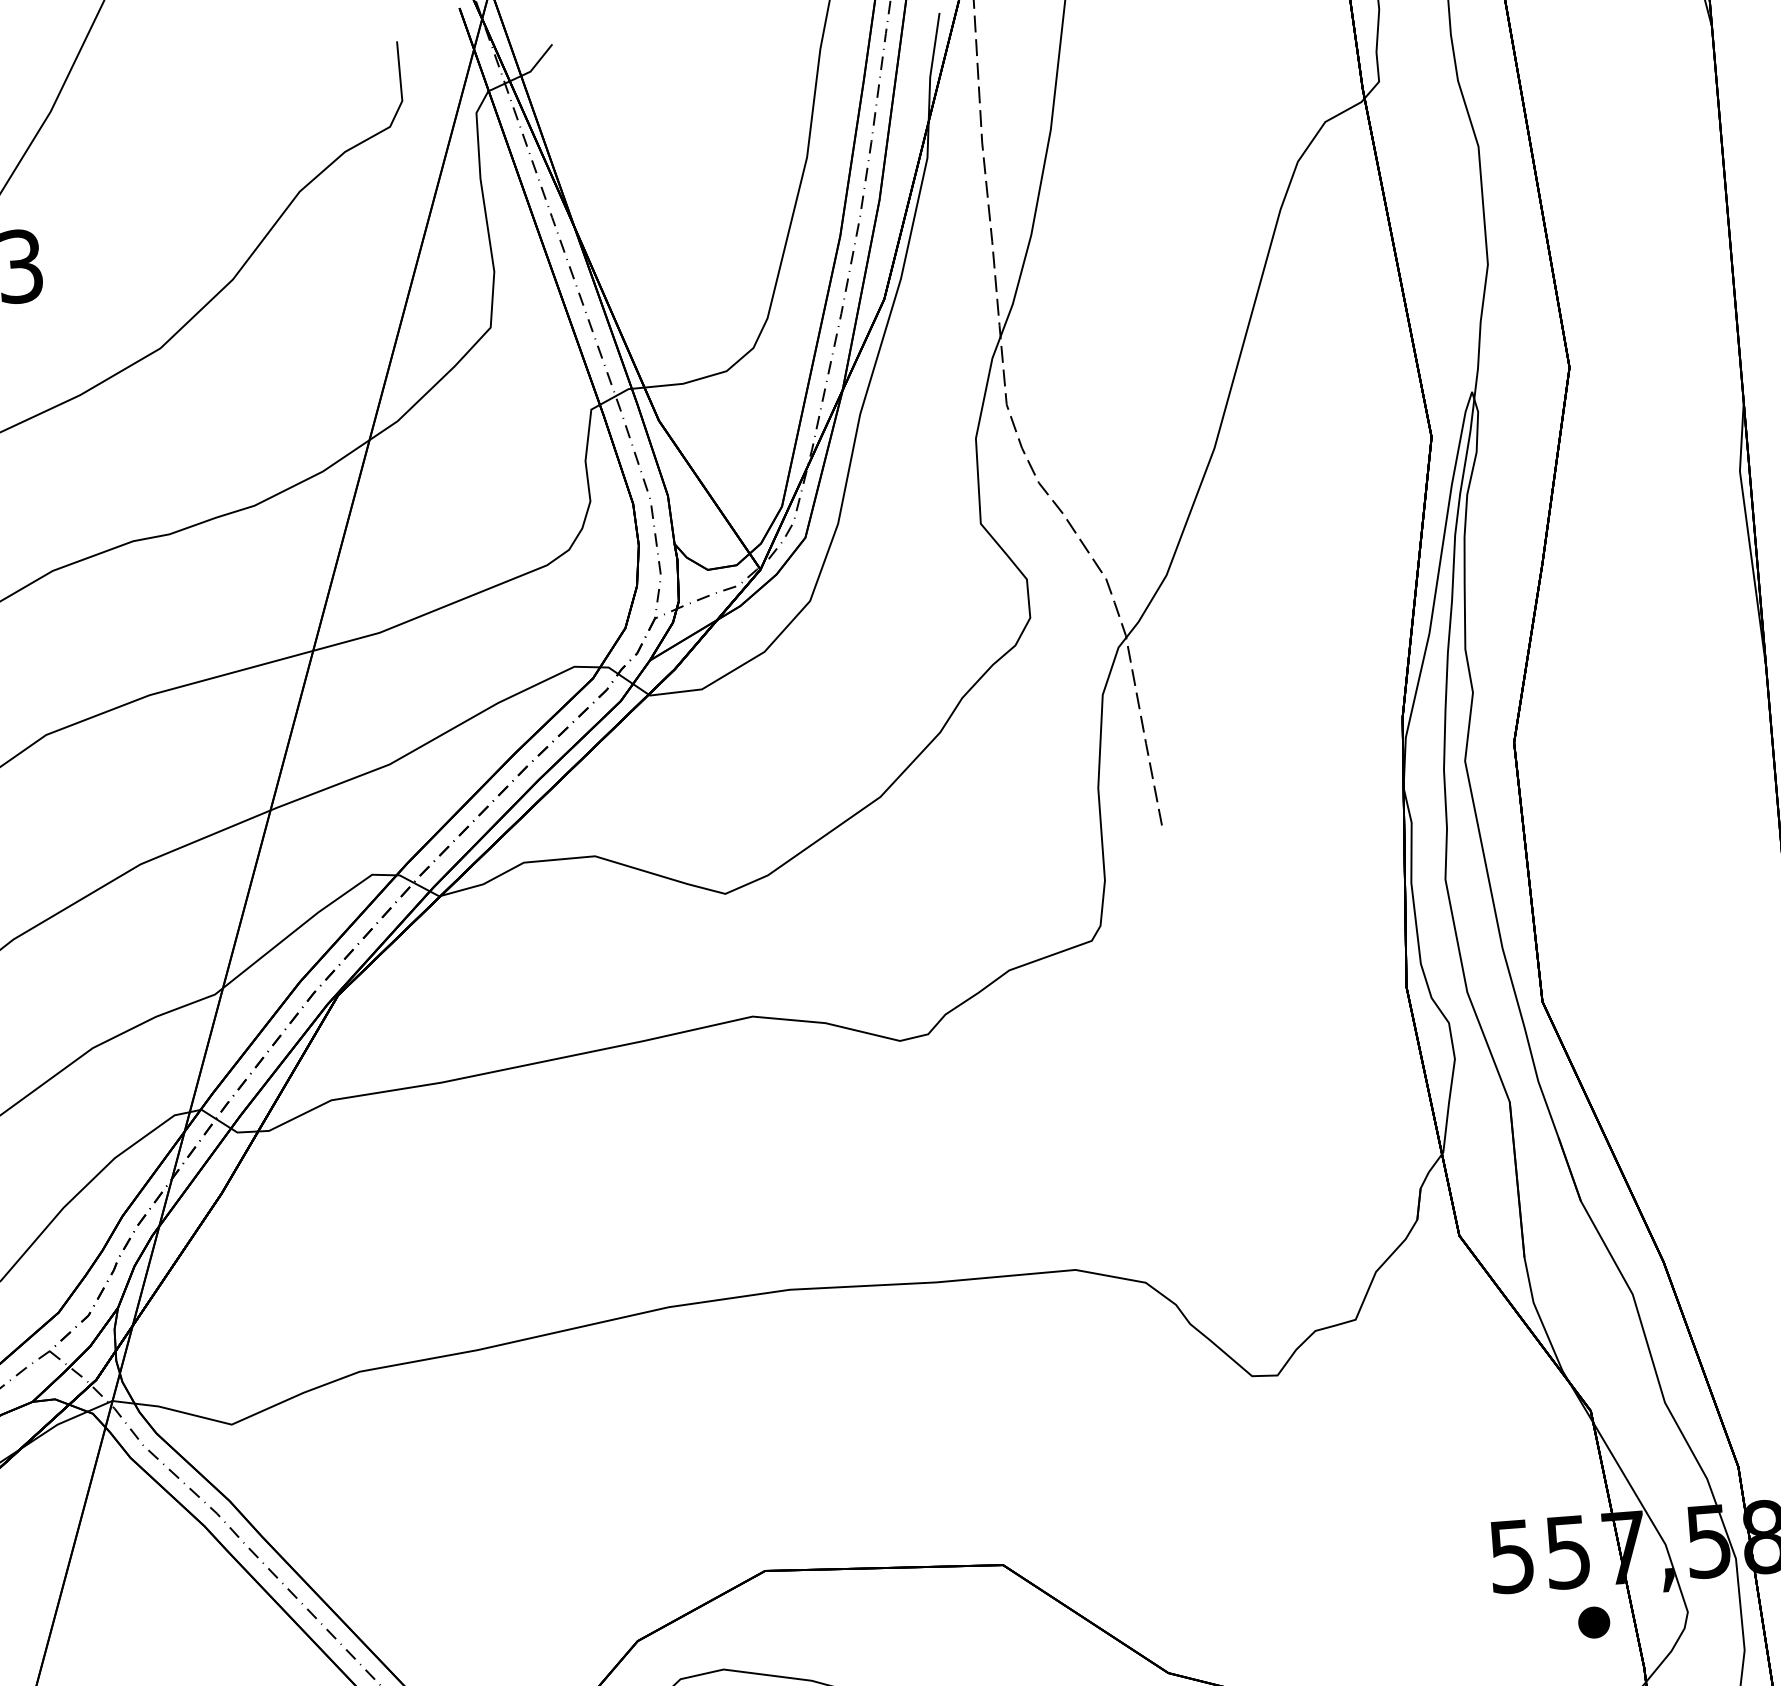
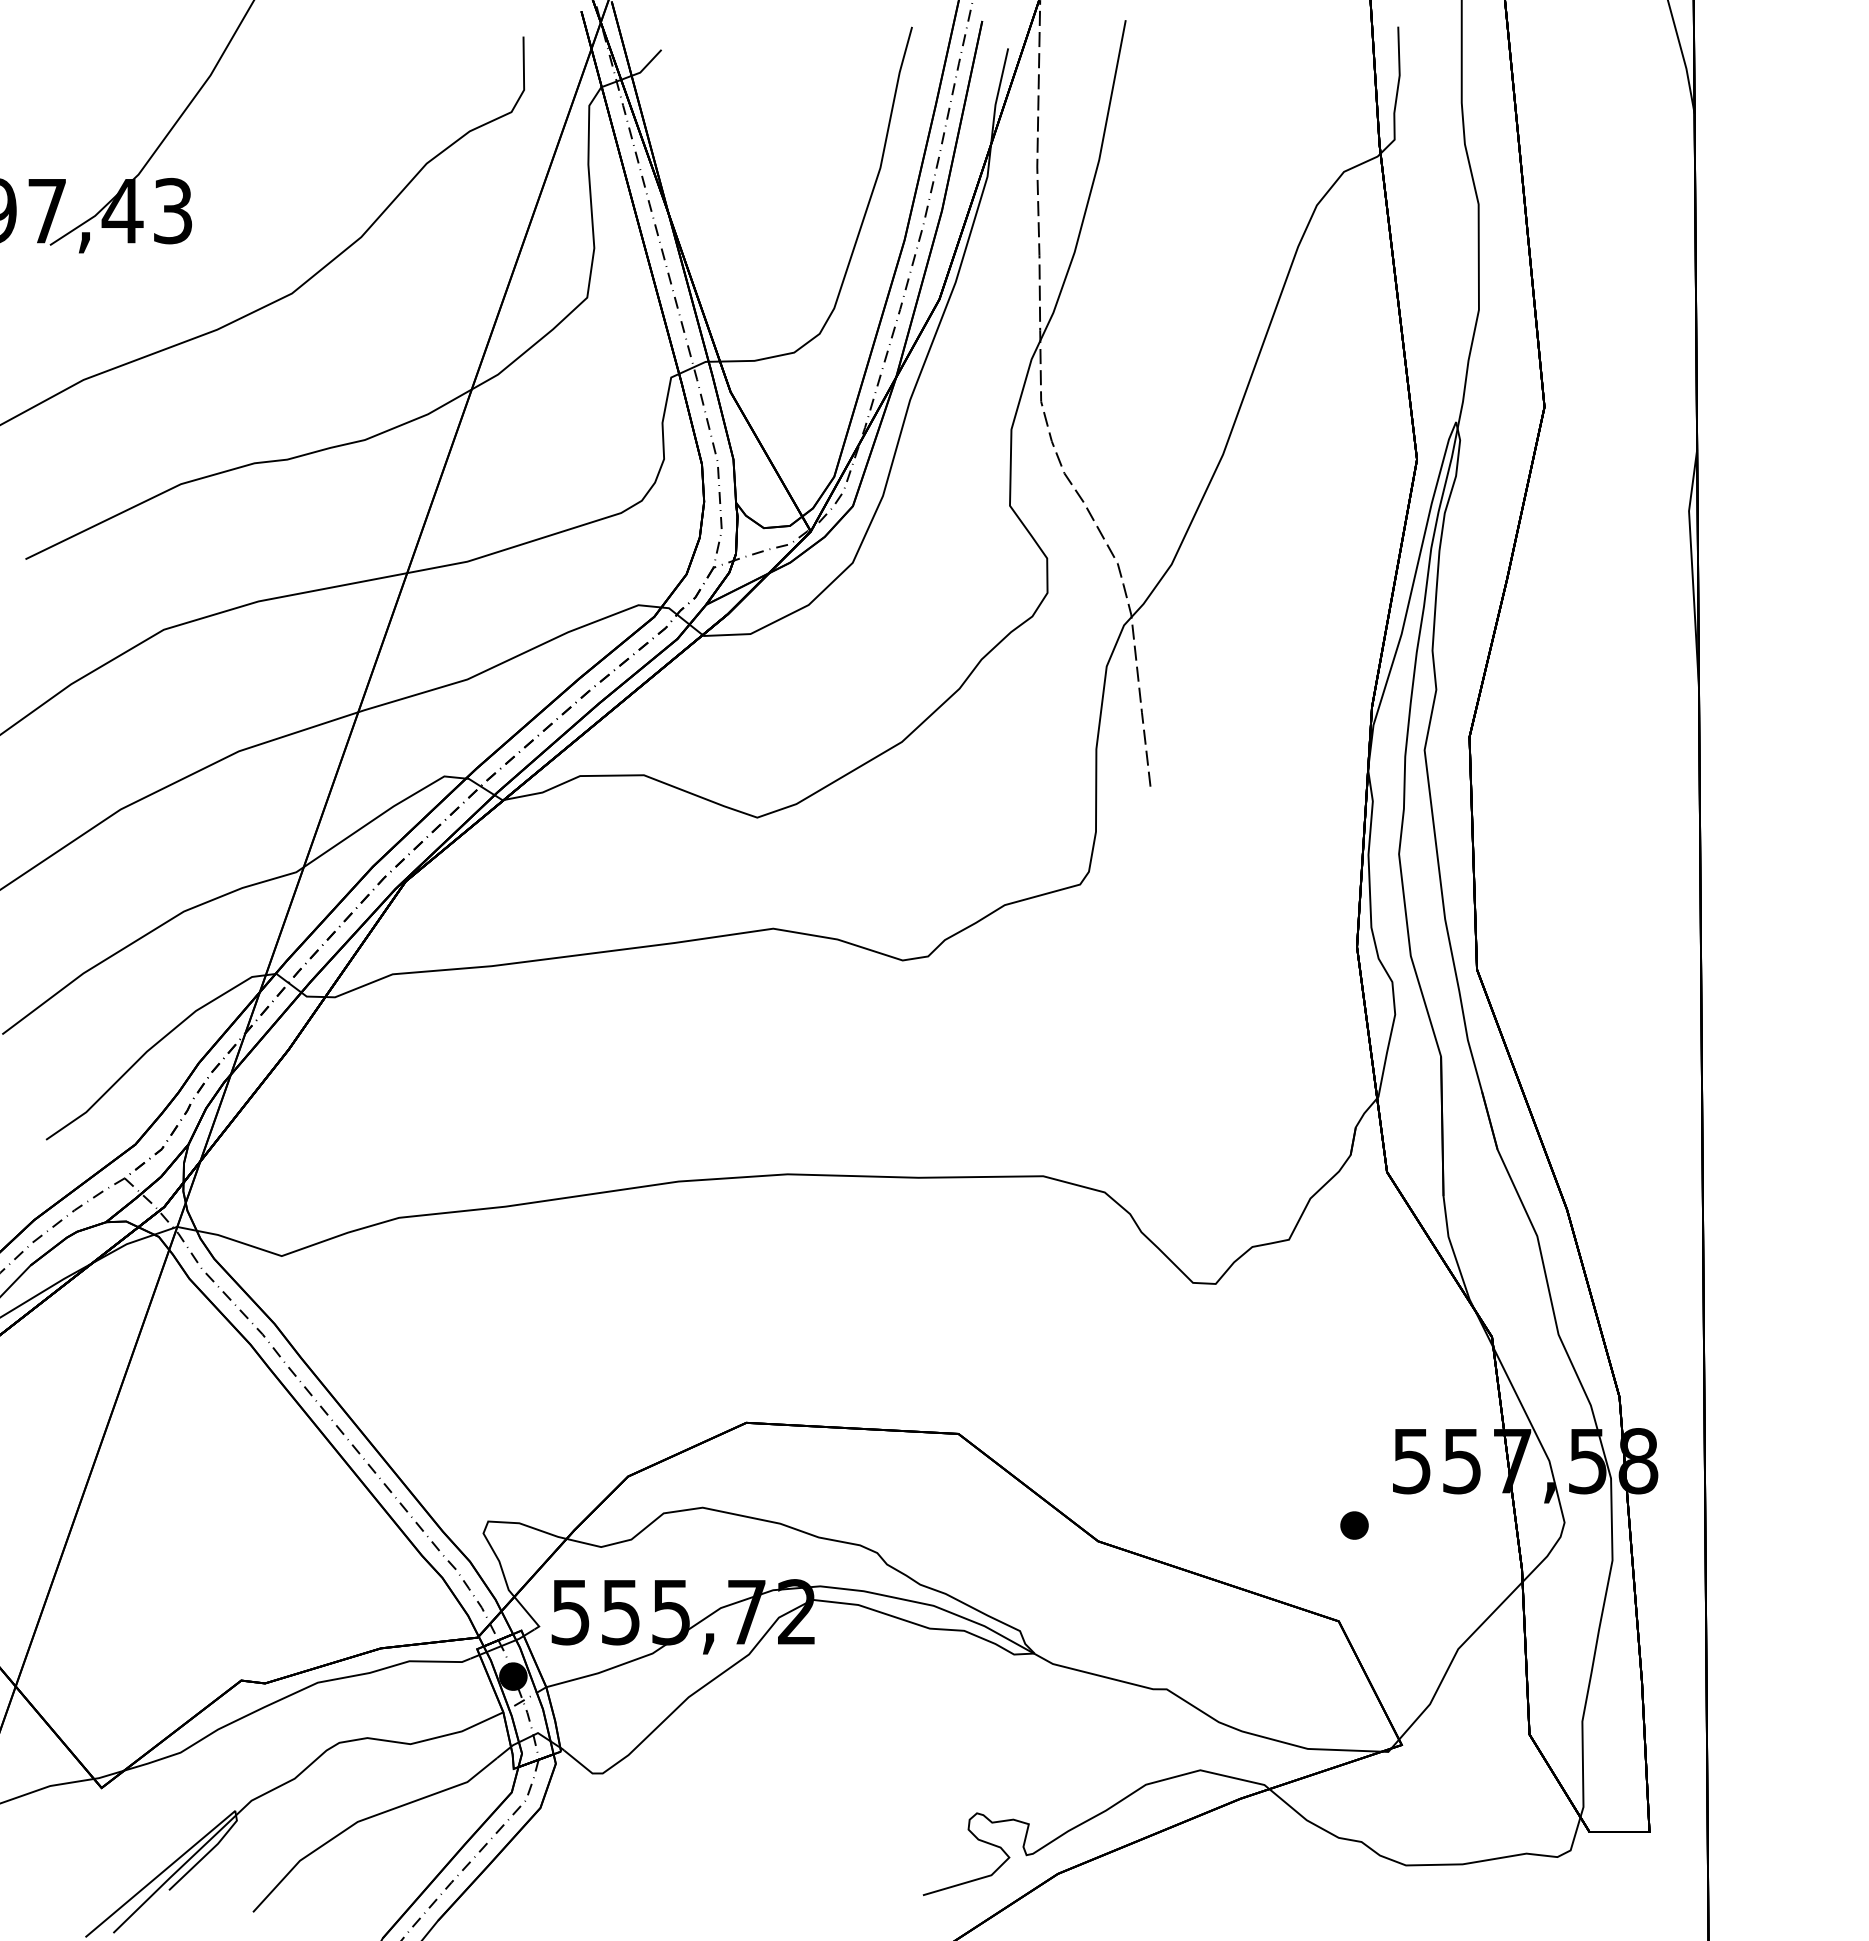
part: (1594, 1622) -> (1354, 1525), moved

